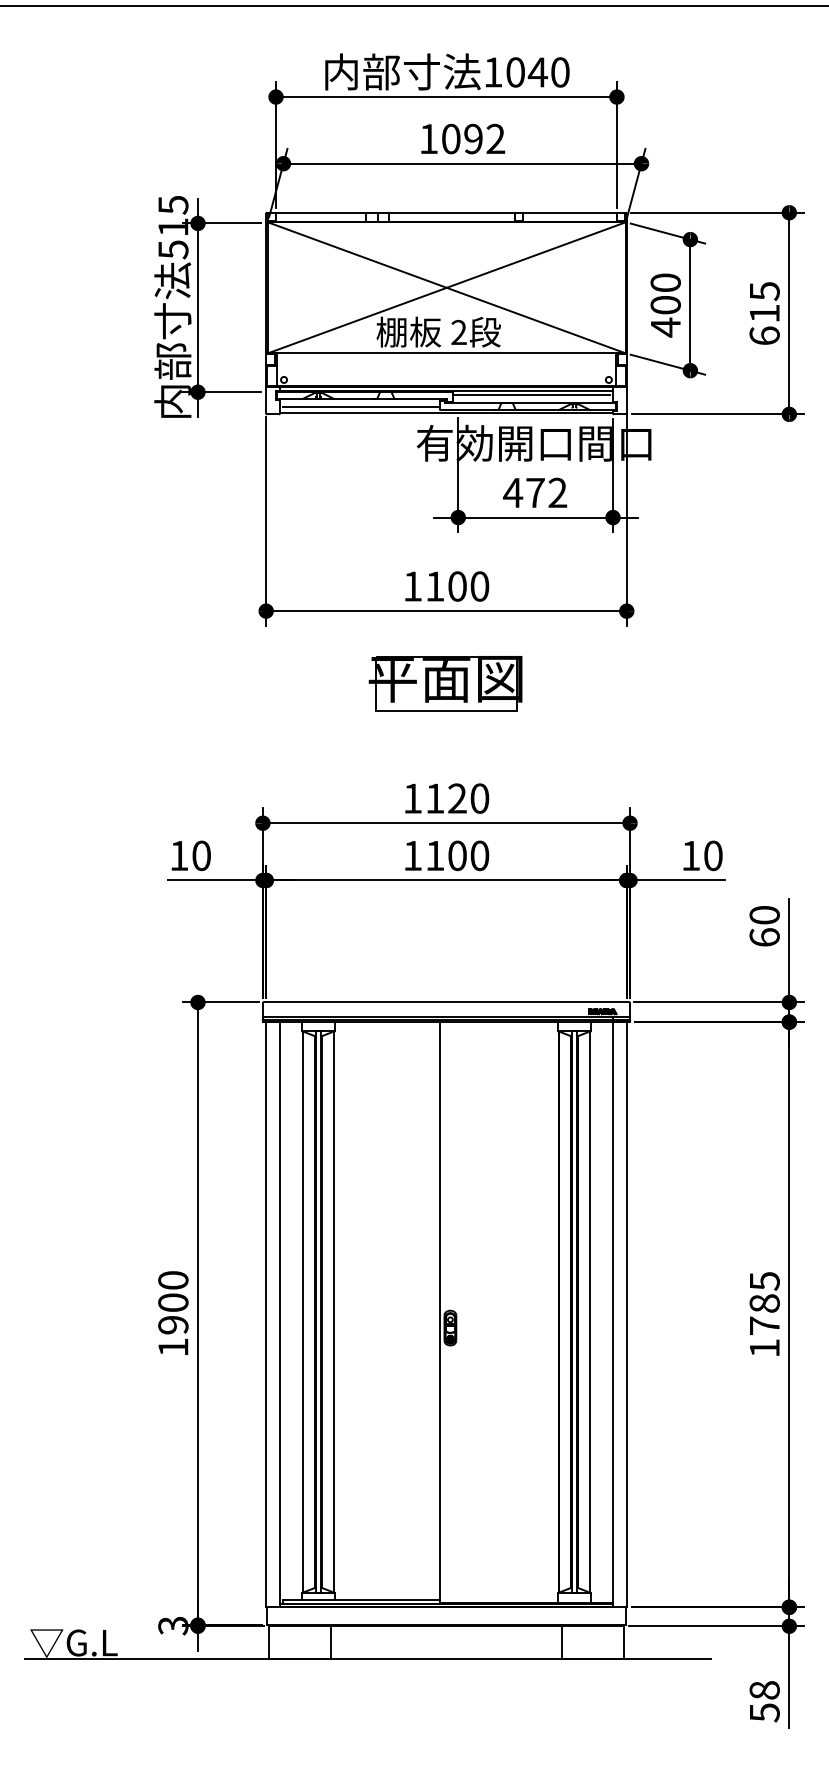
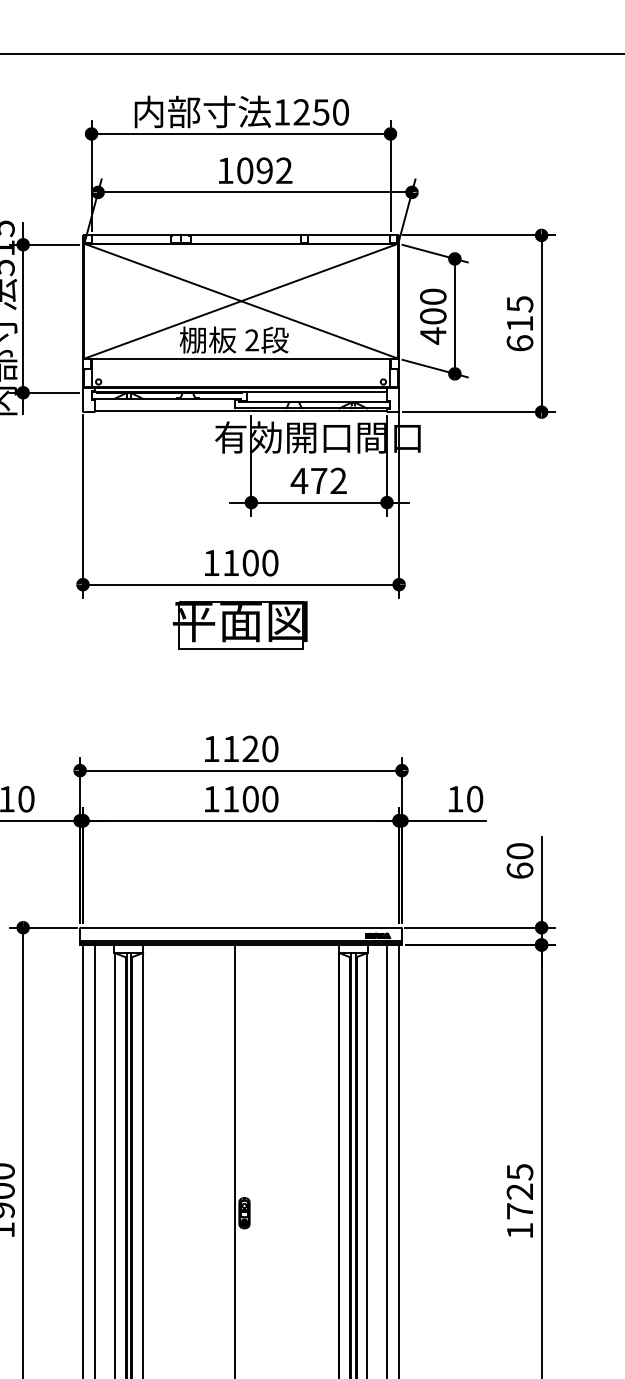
text: (526, 72) -> (311, 112), 1040 -> 1250
line: (531, 395) -> (315, 395), removed
line: (360, 406) -> (165, 405), removed
part: (445, 683) -> (240, 625), moved
text: (764, 1303) -> (519, 1191), 1785 -> 1725

